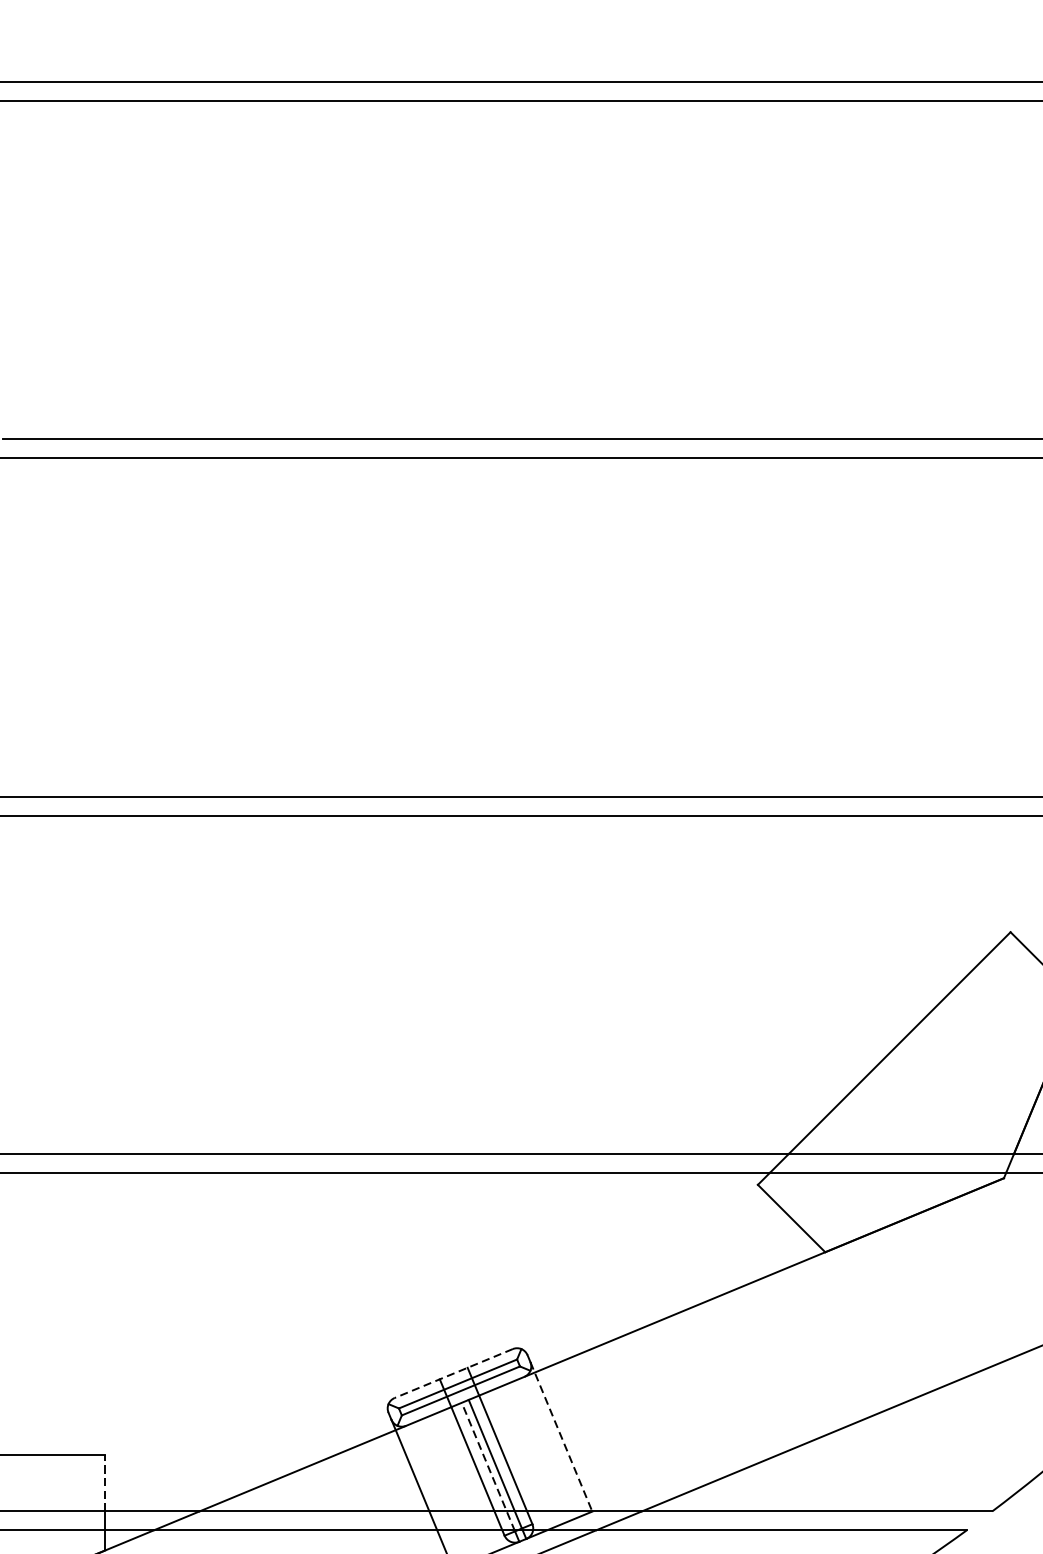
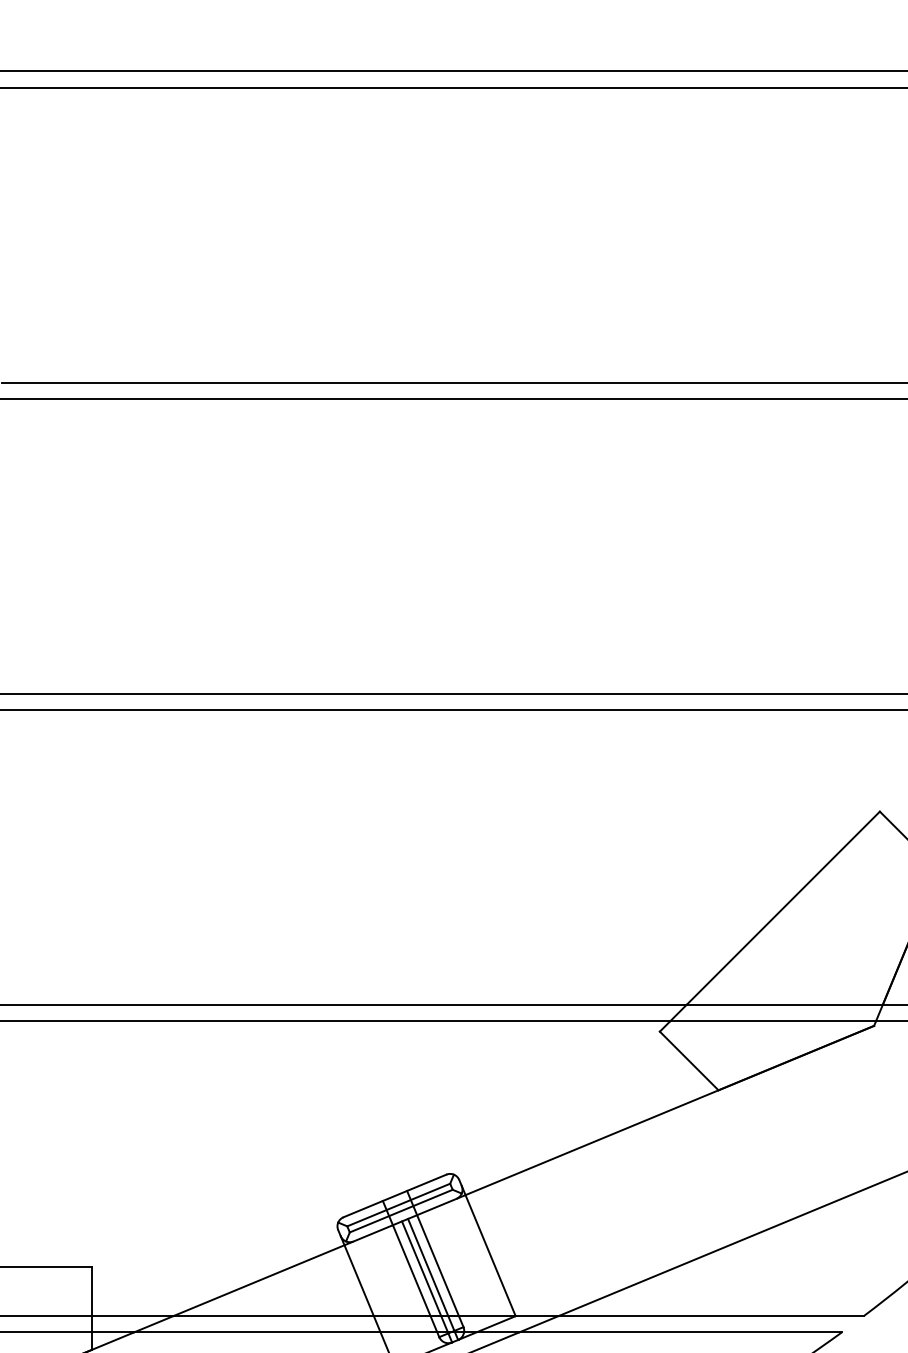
line: (453, 1373) -> (394, 1195), dashed -> solid
line: (561, 1437) -> (488, 1251), dashed -> solid
line: (488, 1467) -> (425, 1277), dashed -> solid
line: (105, 1483) -> (91, 1291), dashed -> solid

